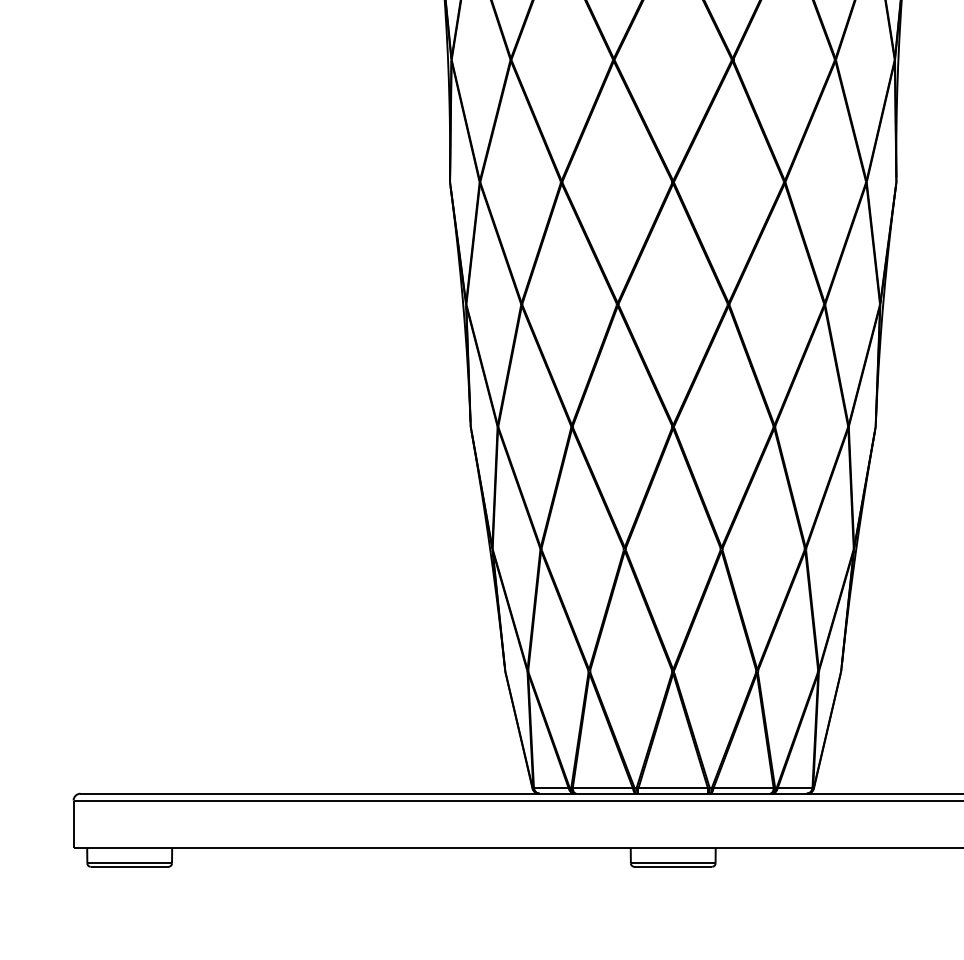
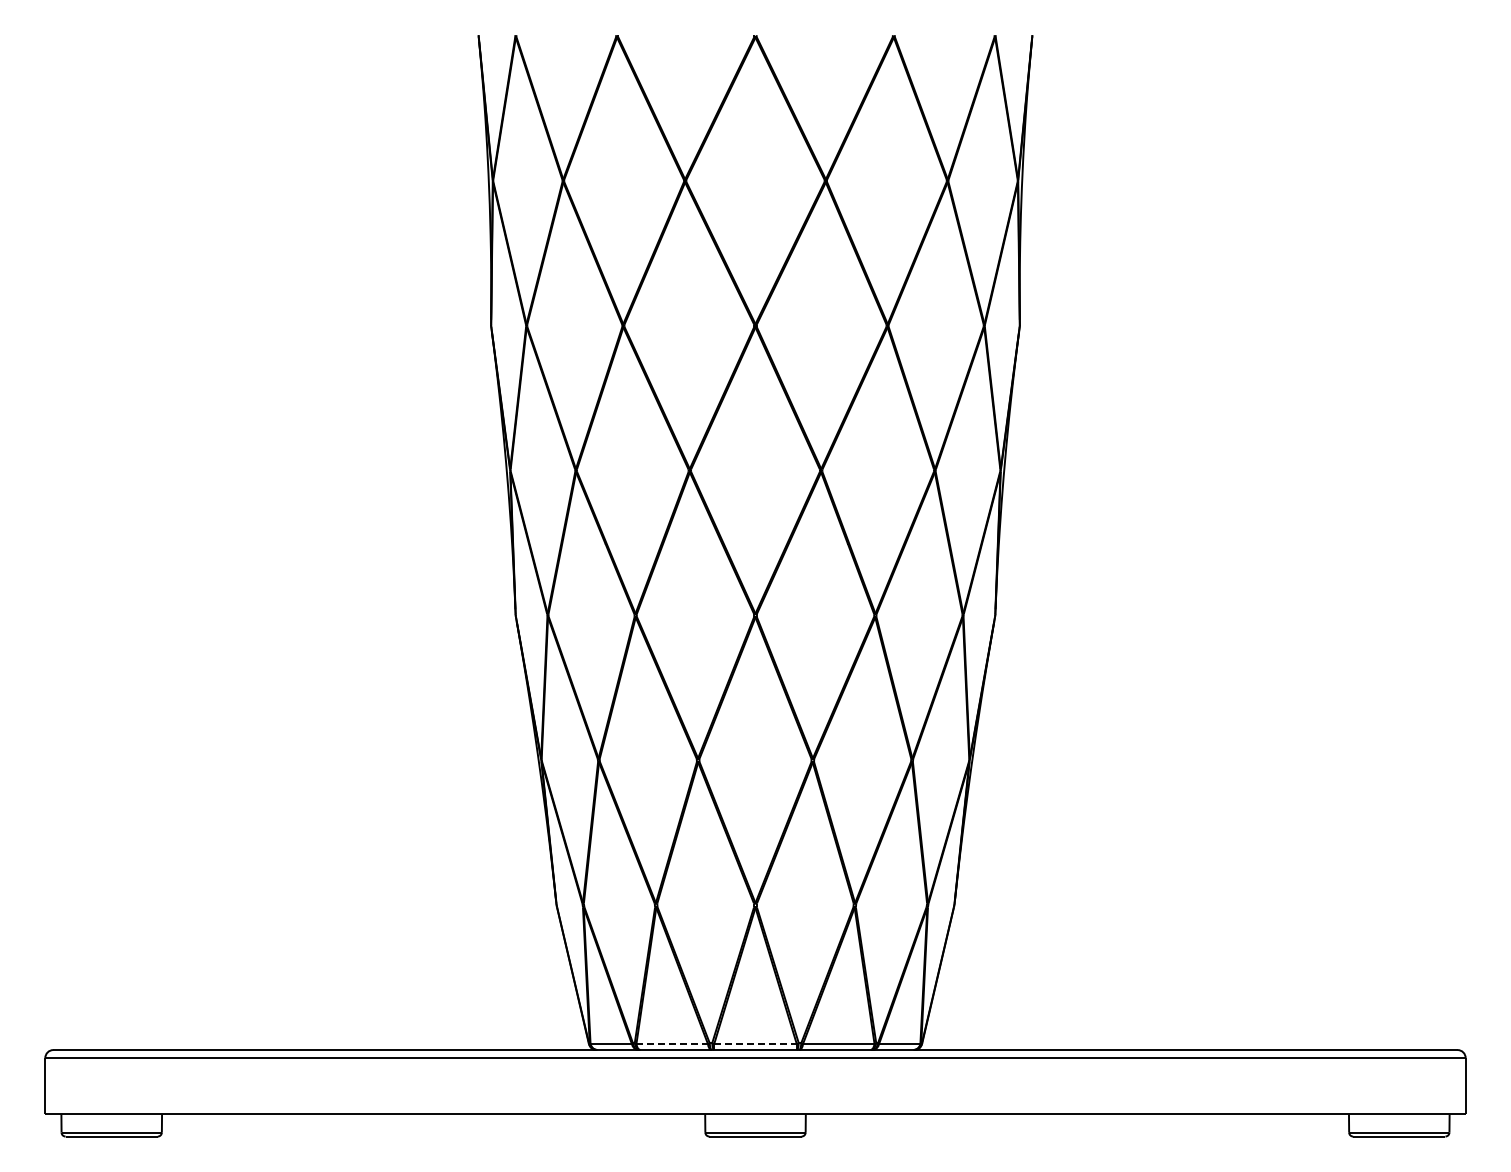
line: (603, 788) -> (672, 1043), solid -> dashed
line: (674, 788) -> (756, 1043), solid -> dashed

